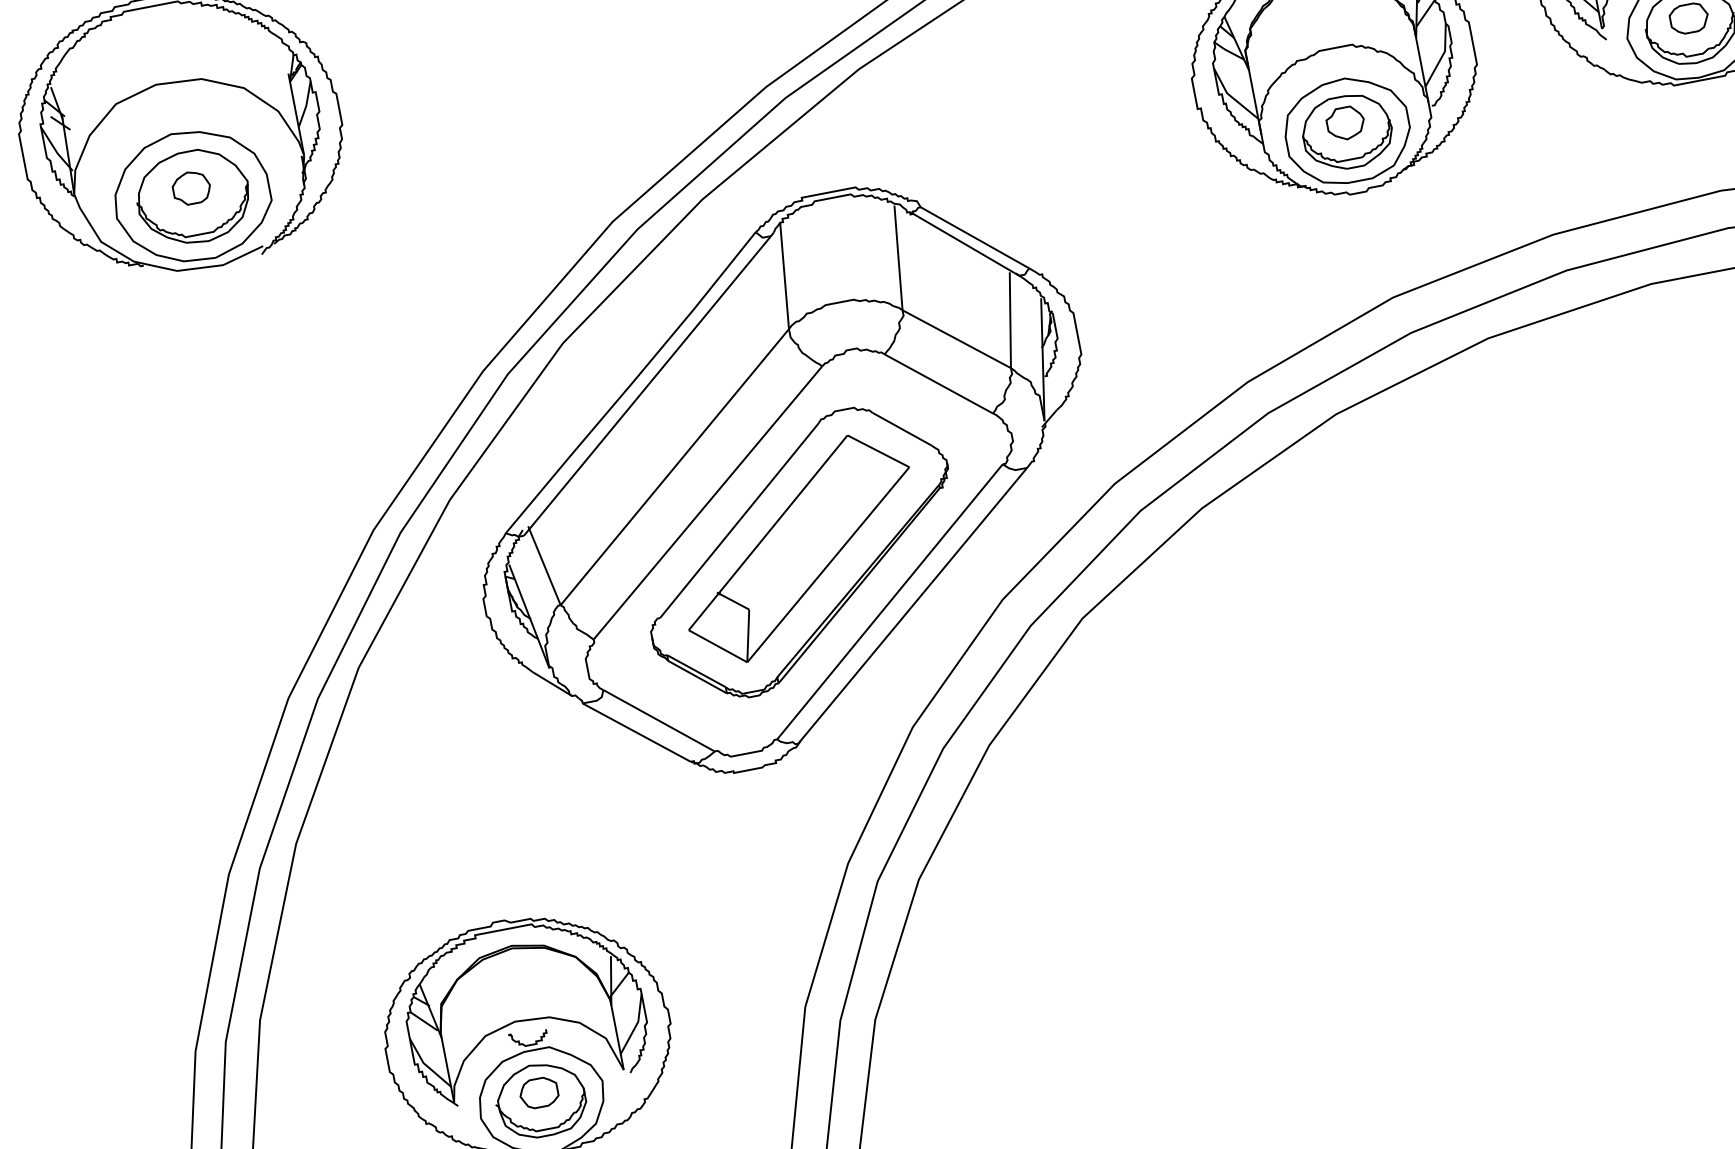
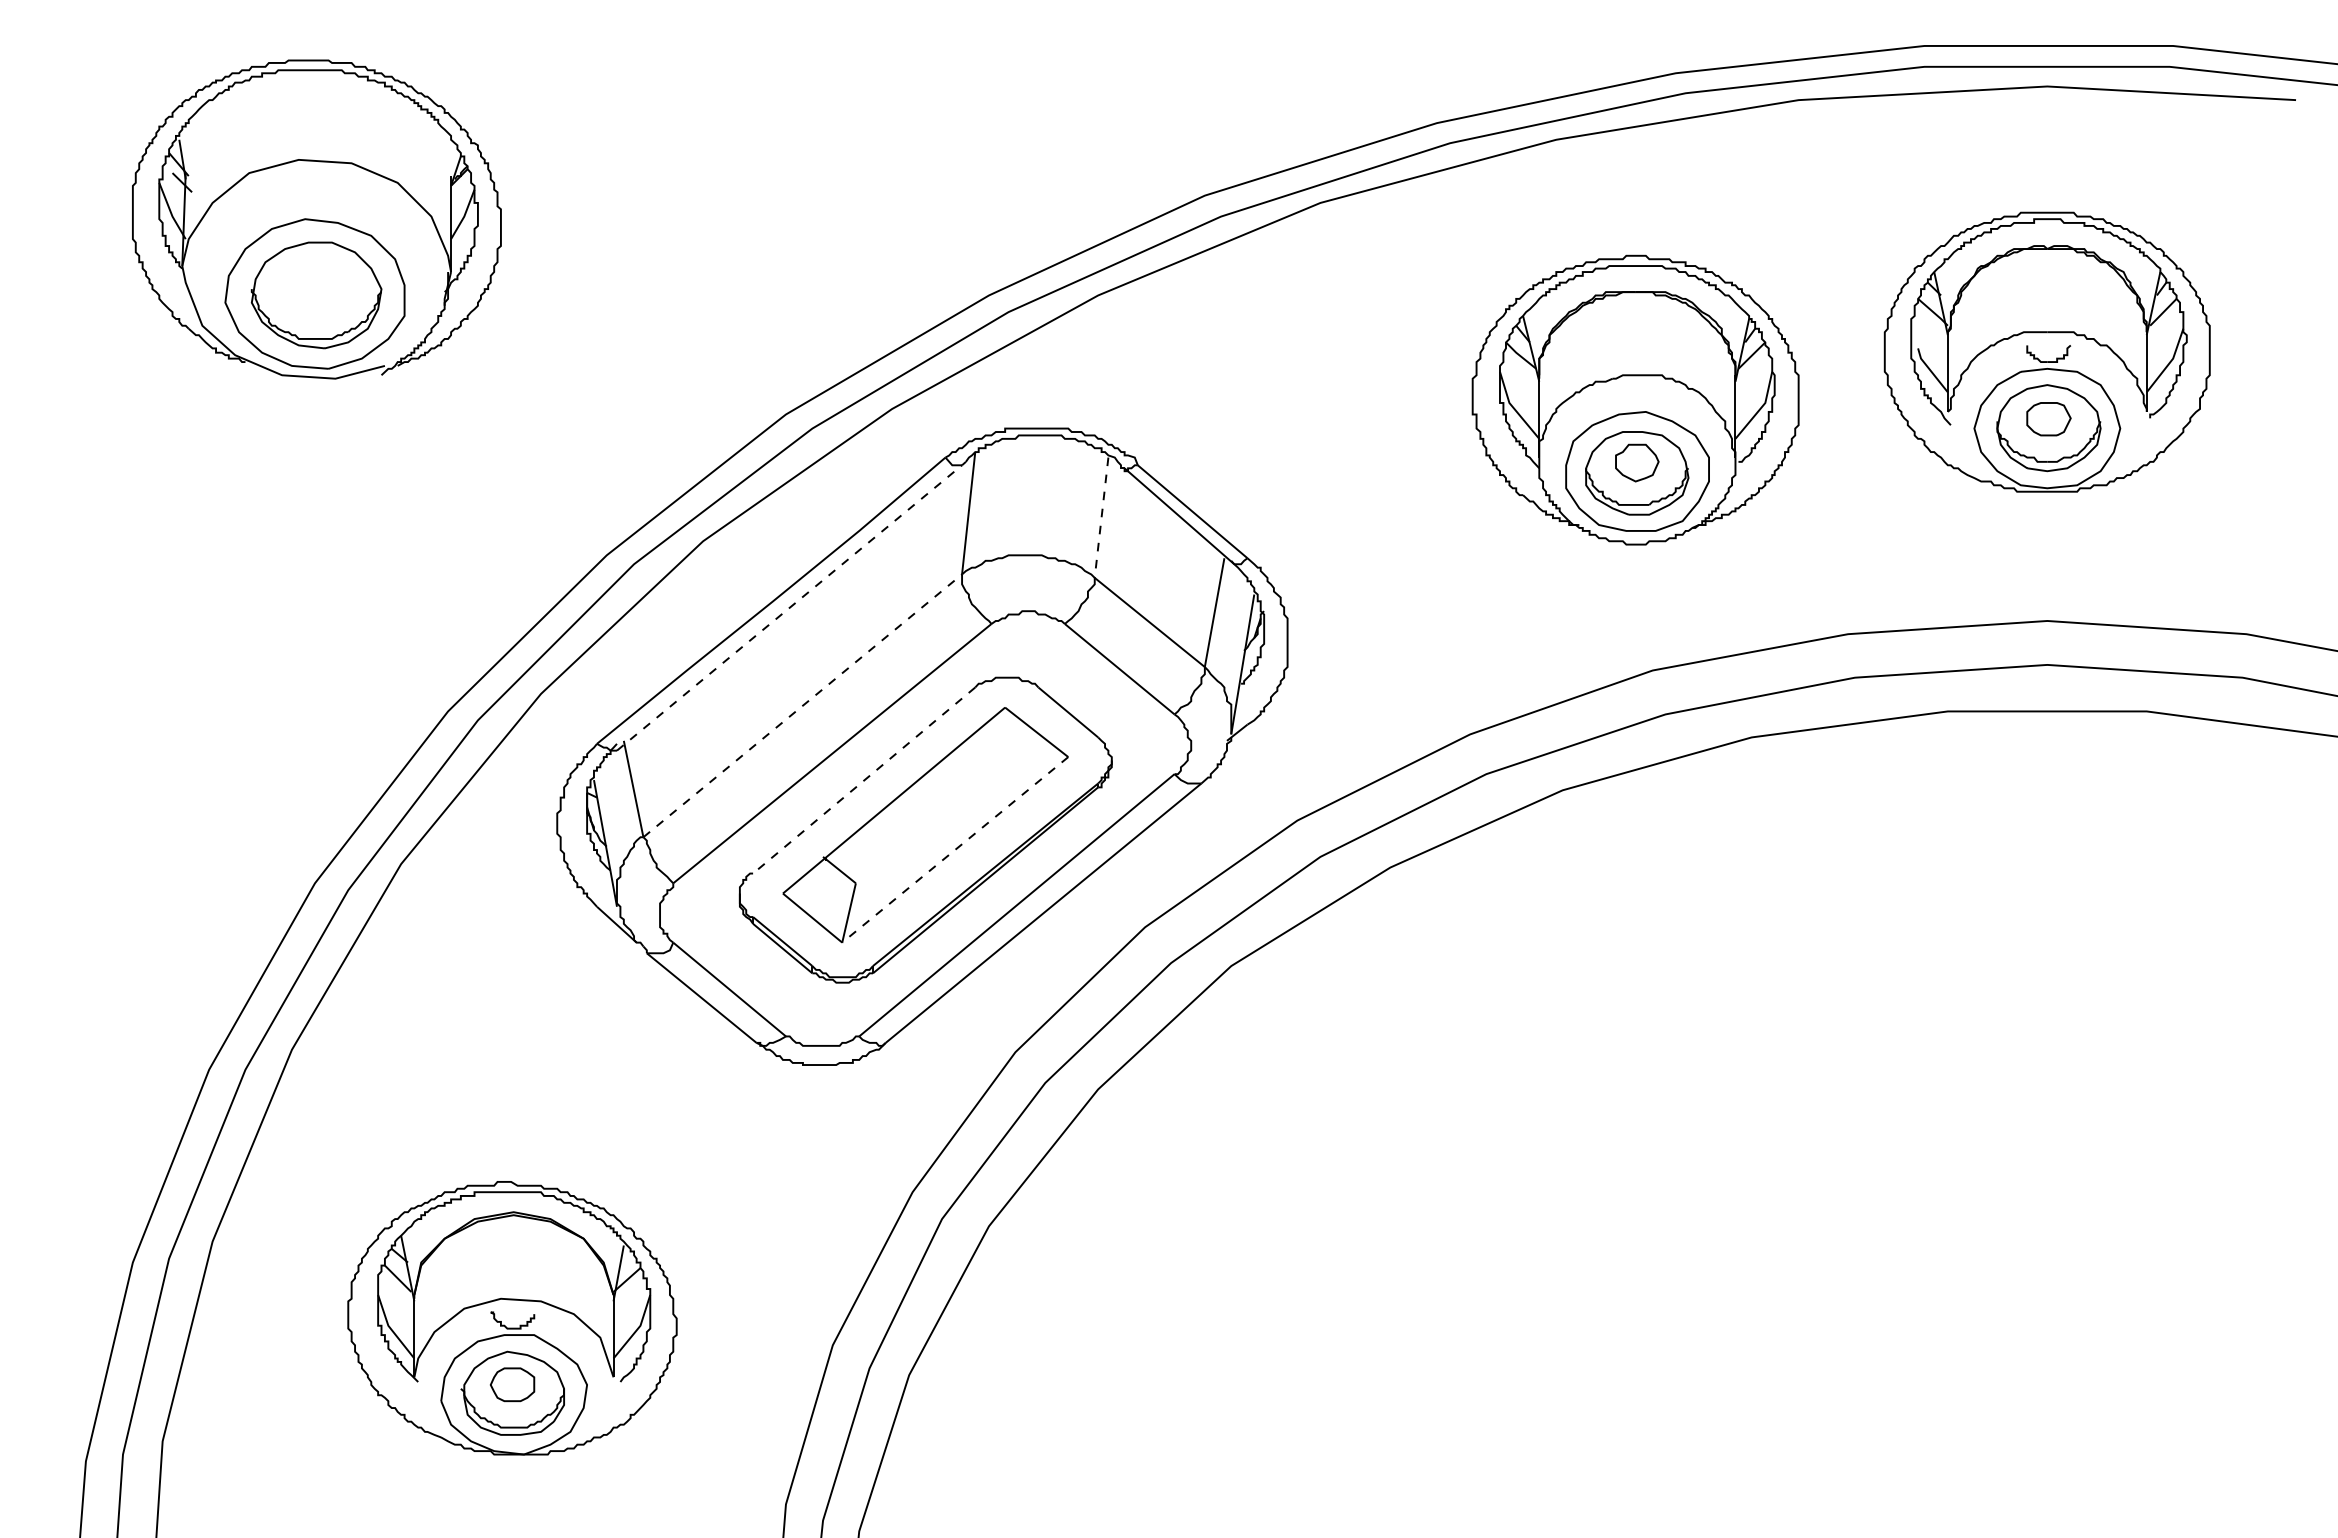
part: (191, 188) -> (316, 284), removed
line: (898, 257) -> (1101, 517), solid -> dashed
line: (647, 385) -> (789, 607), solid -> dashed
line: (674, 466) -> (802, 705), solid -> dashed
line: (739, 520) -> (864, 780), solid -> dashed
line: (827, 565) -> (954, 850), solid -> dashed

